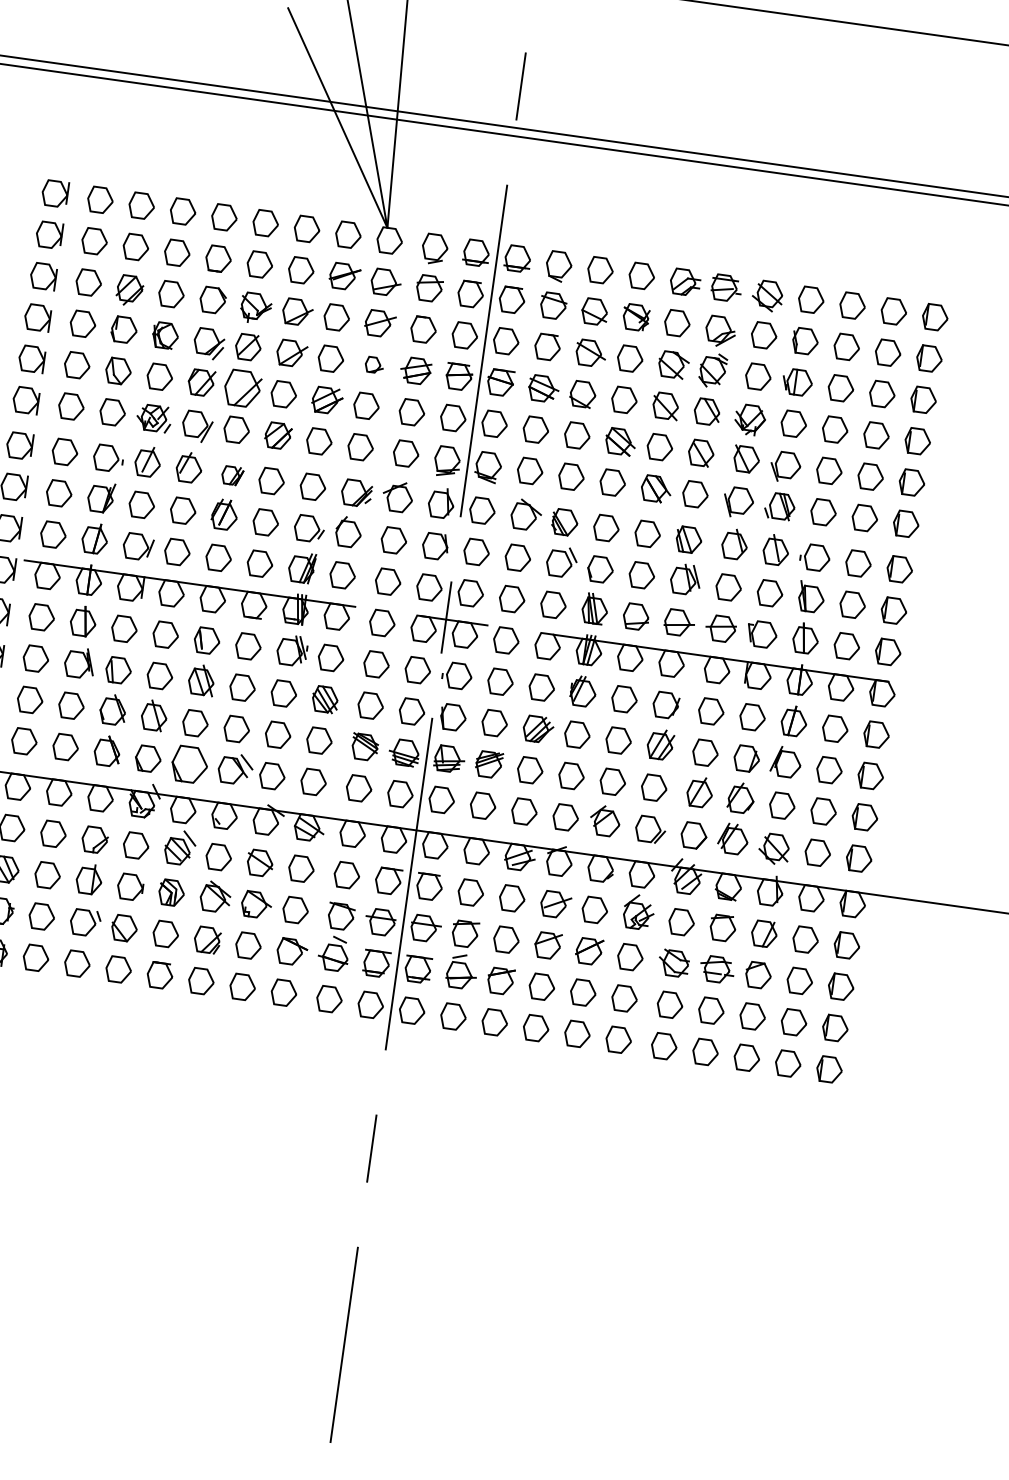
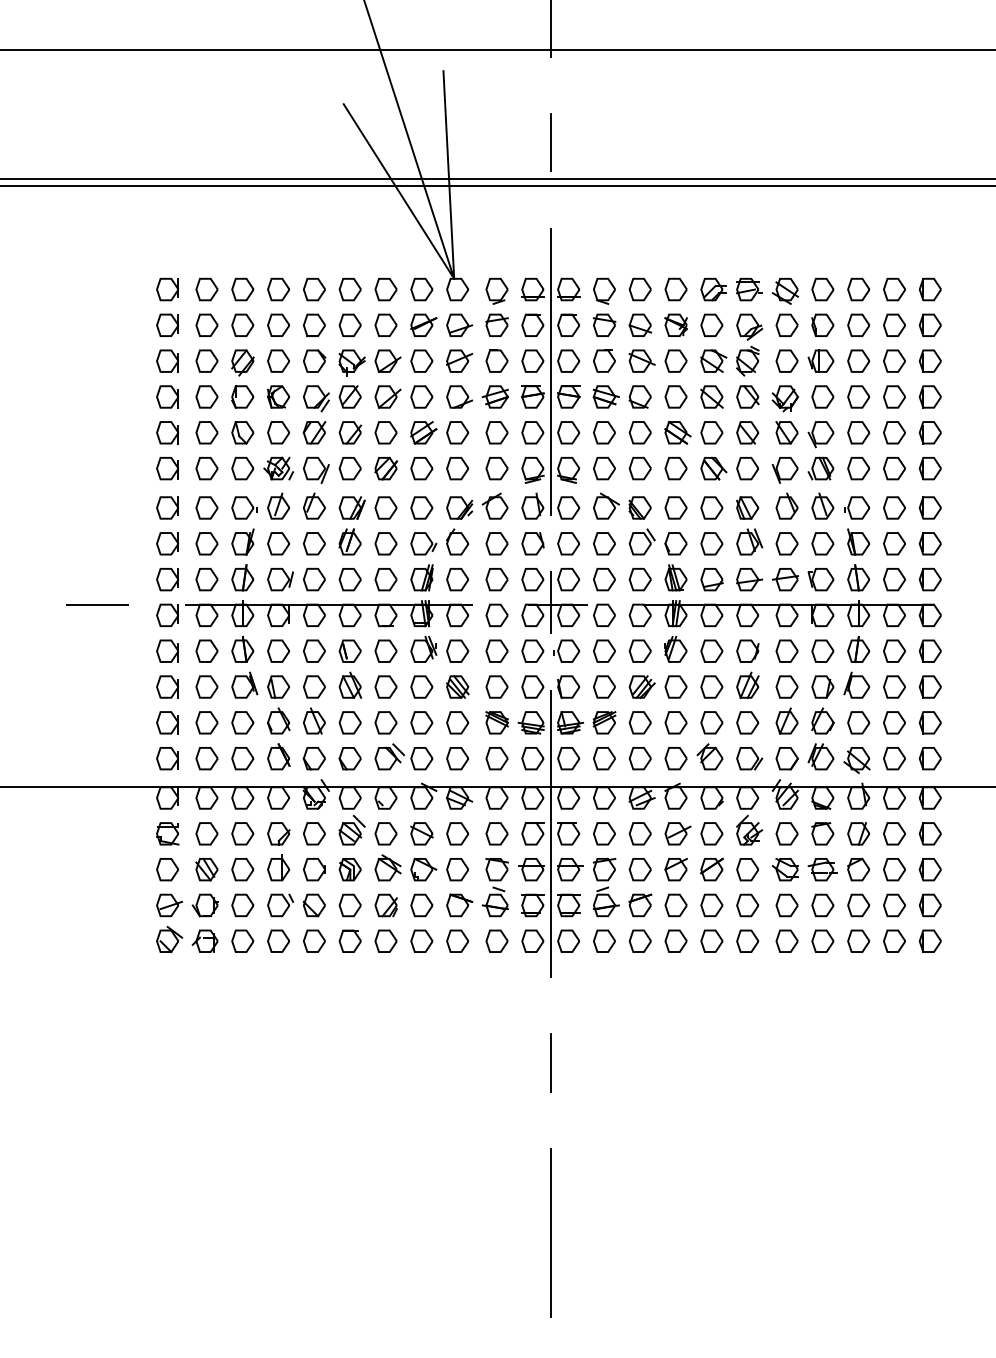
part: (374, 364) -> (459, 396), size x1.67
part: (242, 388) -> (350, 432), size x0.71
part: (231, 475) -> (351, 507), size x1.43
part: (188, 764) -> (349, 758), size x0.71

